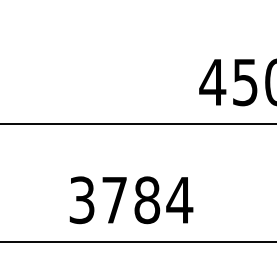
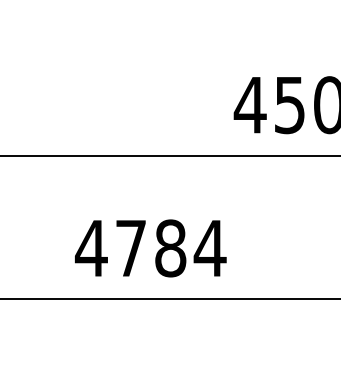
text: (81, 200) -> (90, 248), 3784 -> 4784

